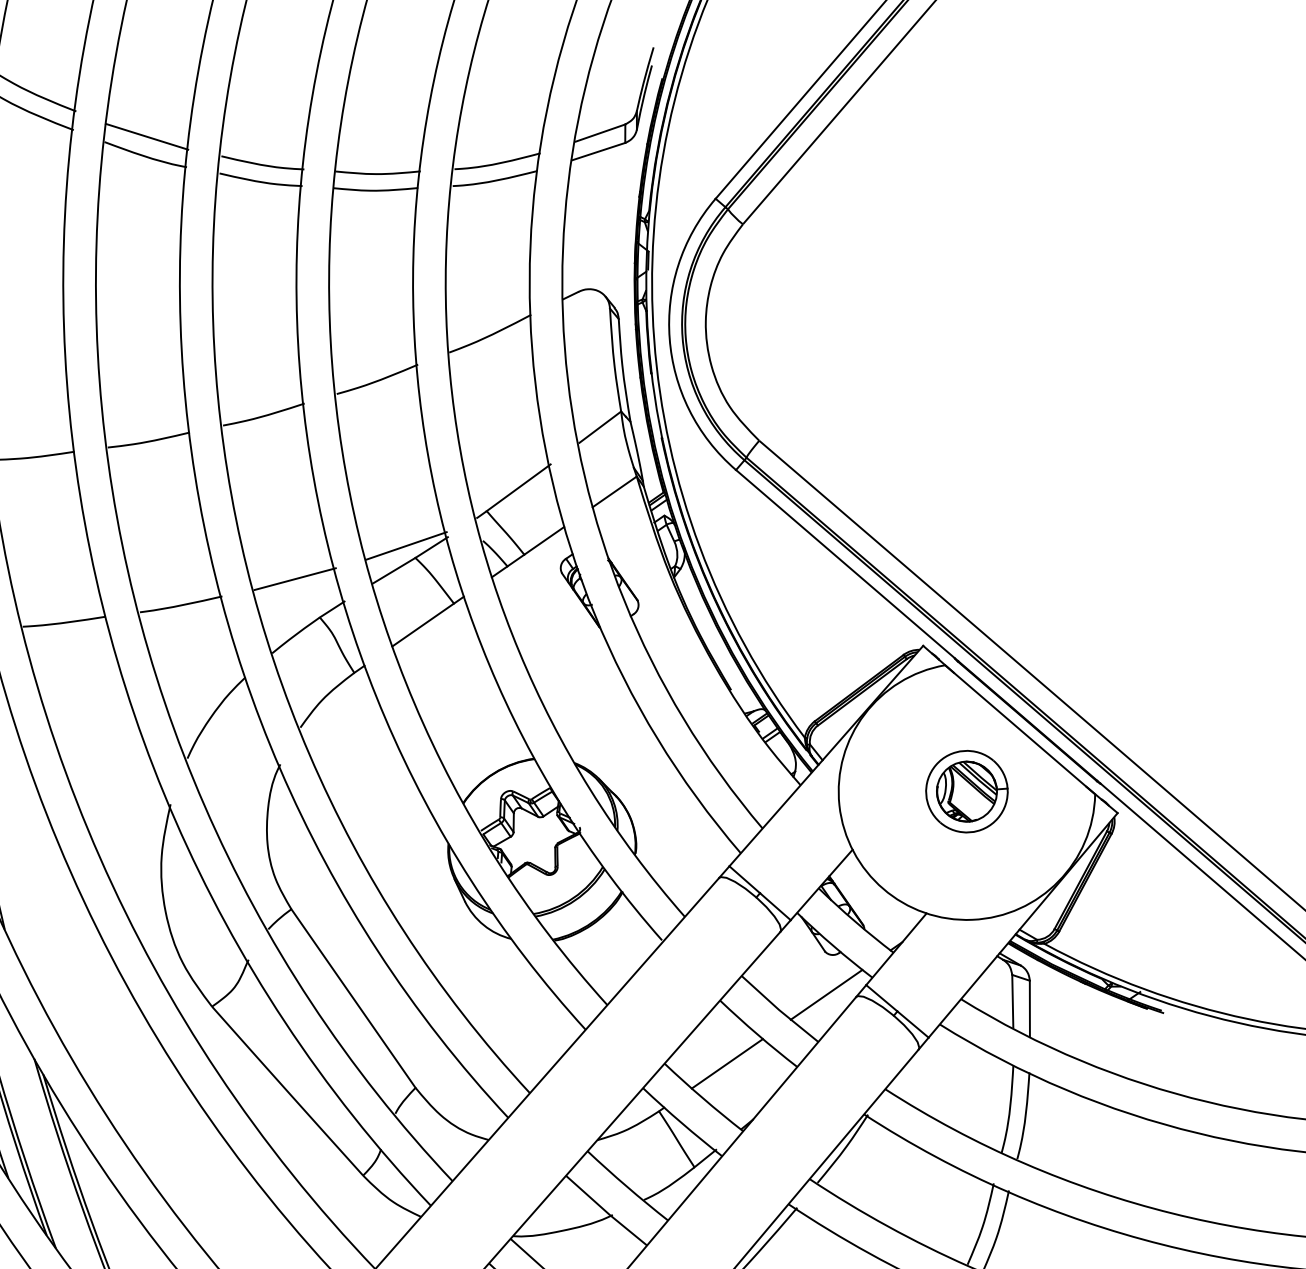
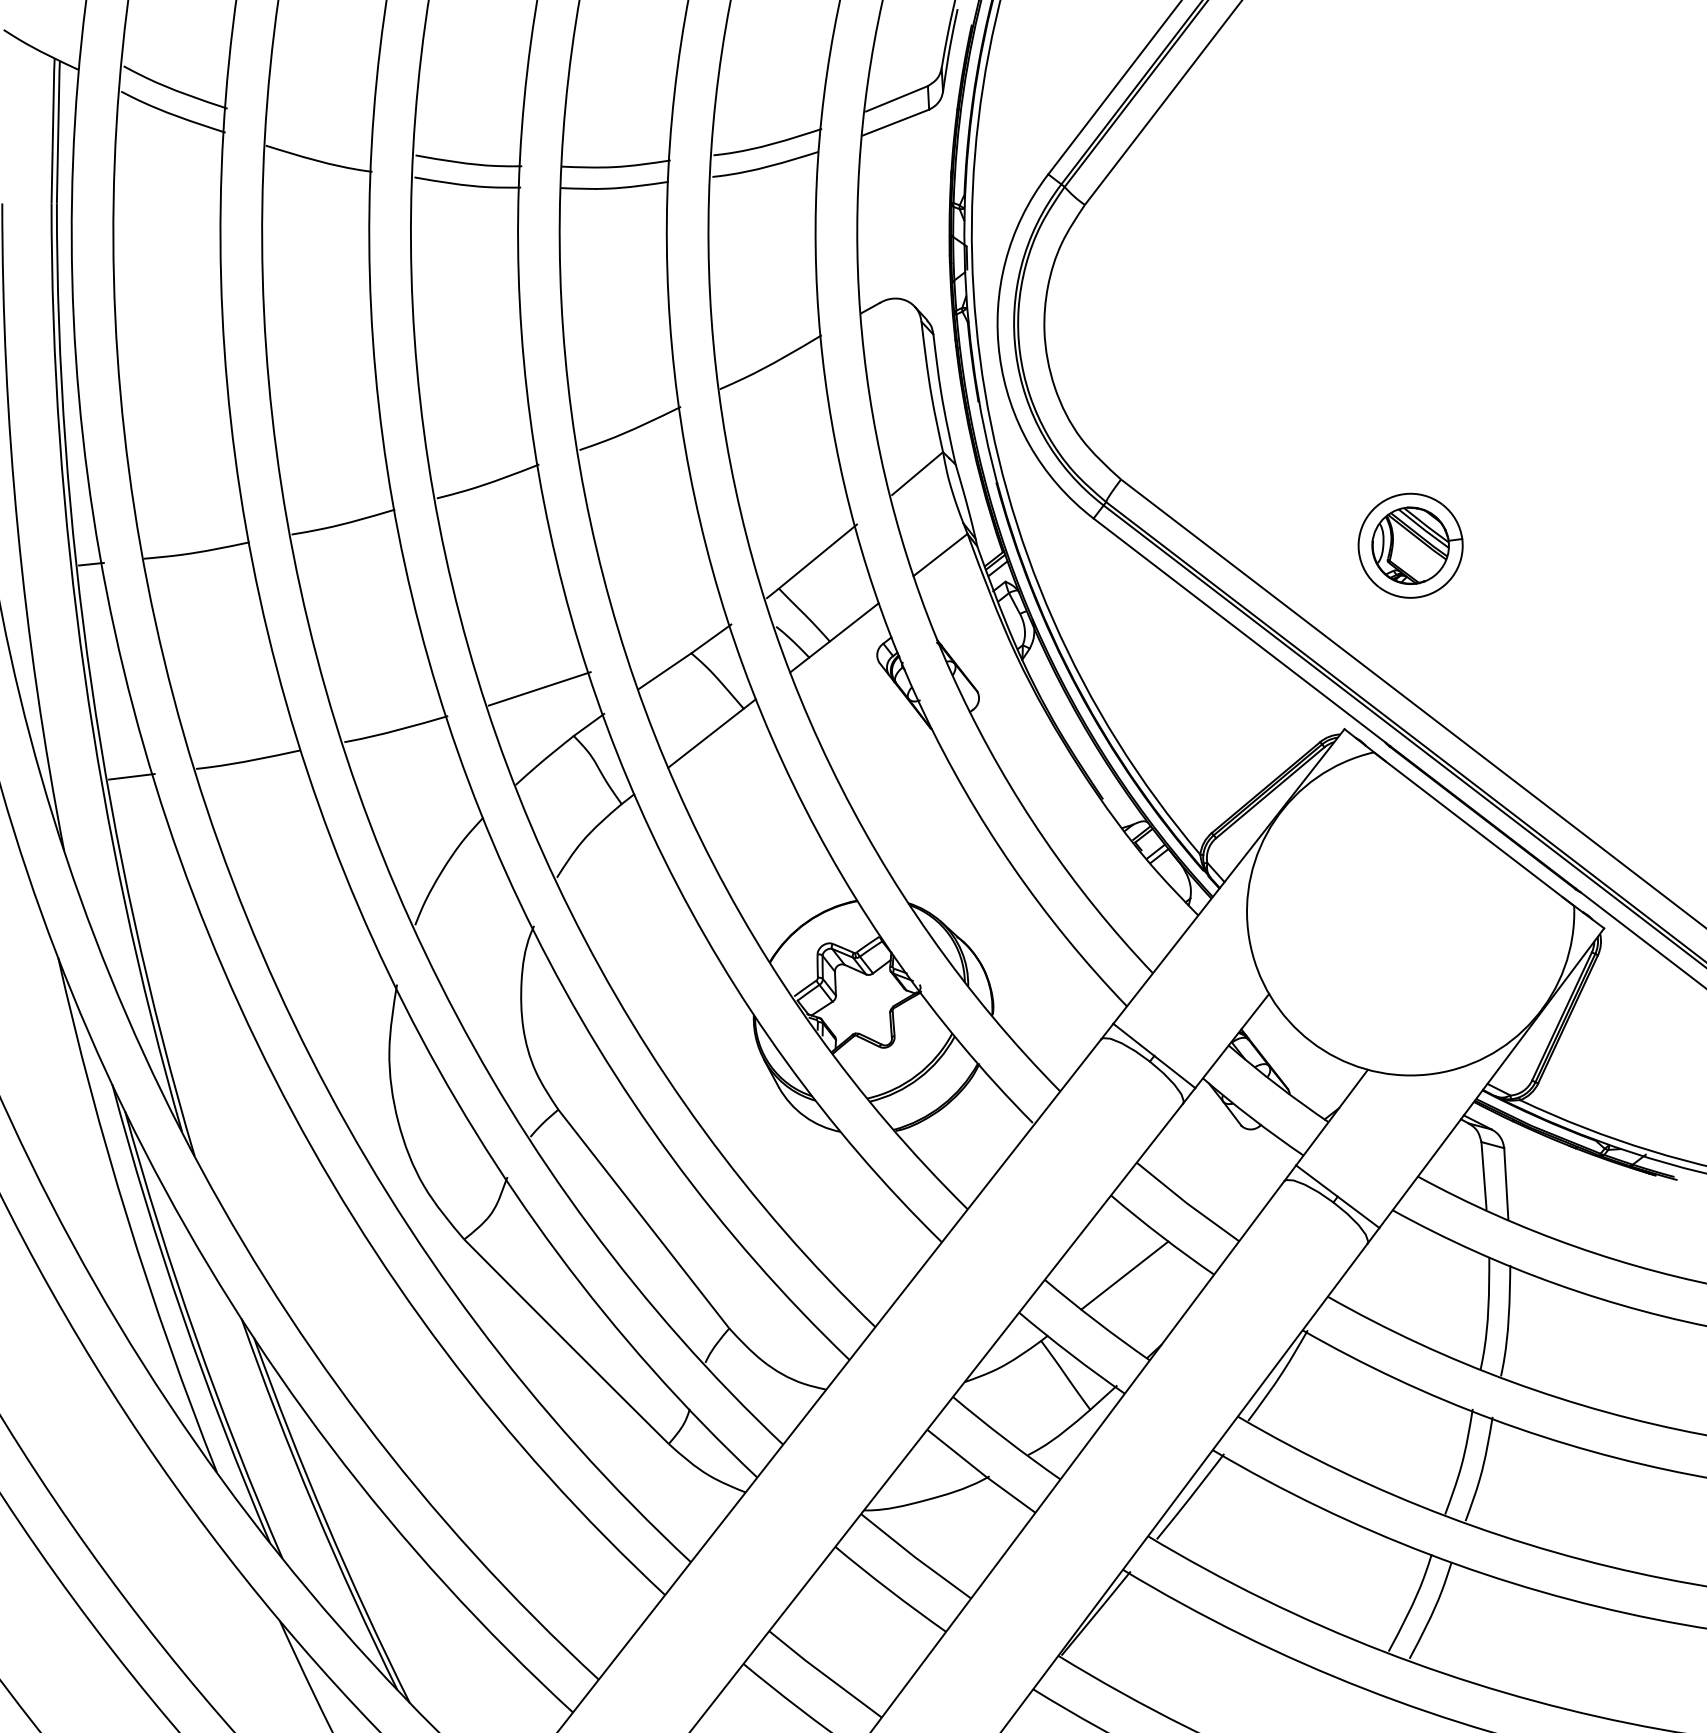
line: (147, 136) -> (319, 135), removed
line: (406, 545) -> (678, 638), removed
part: (966, 791) -> (1410, 545), moved
line: (826, 994) -> (1246, 1180), removed

